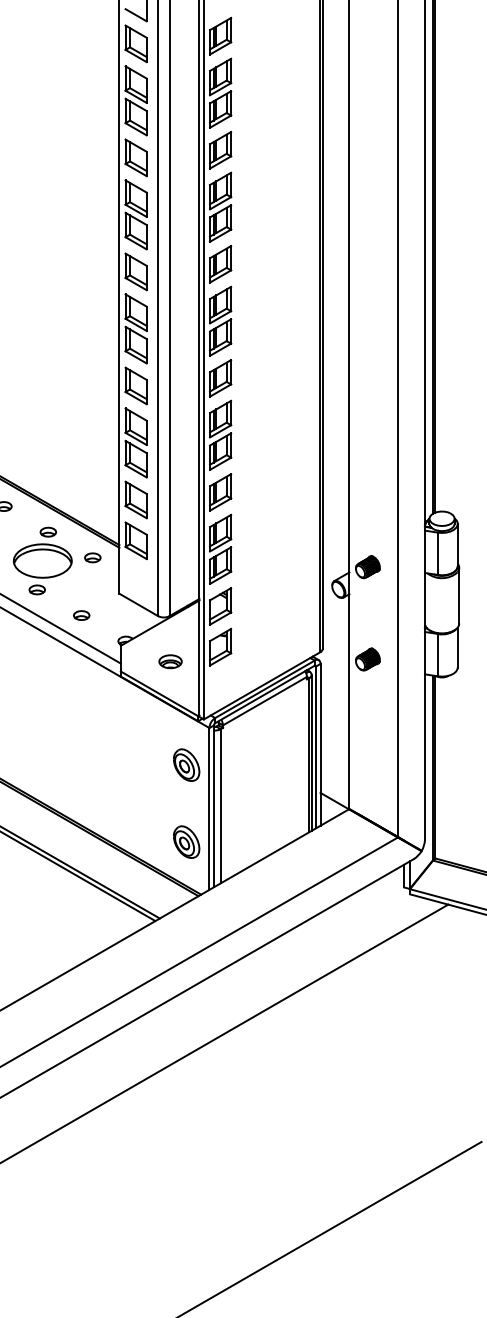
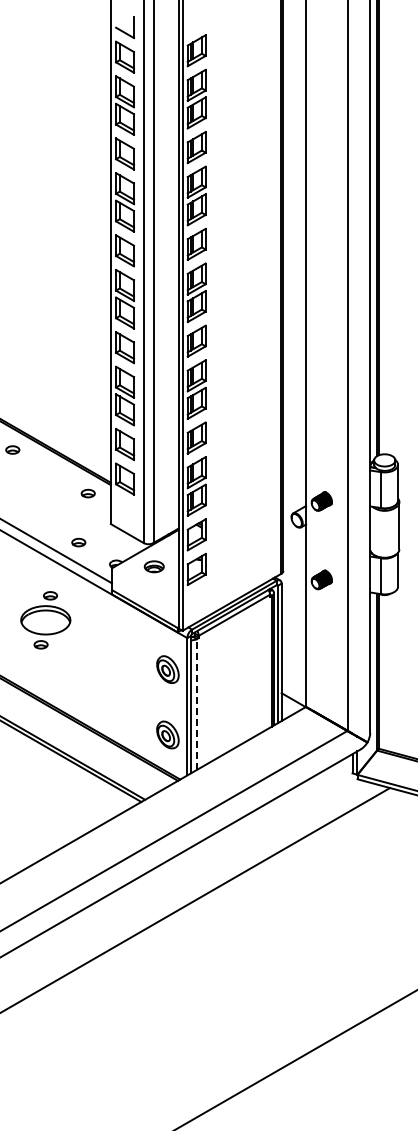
part: (42, 561) -> (45, 620), moved
part: (169, 661) -> (153, 566), moved
line: (220, 806) -> (196, 704), solid -> dashed

